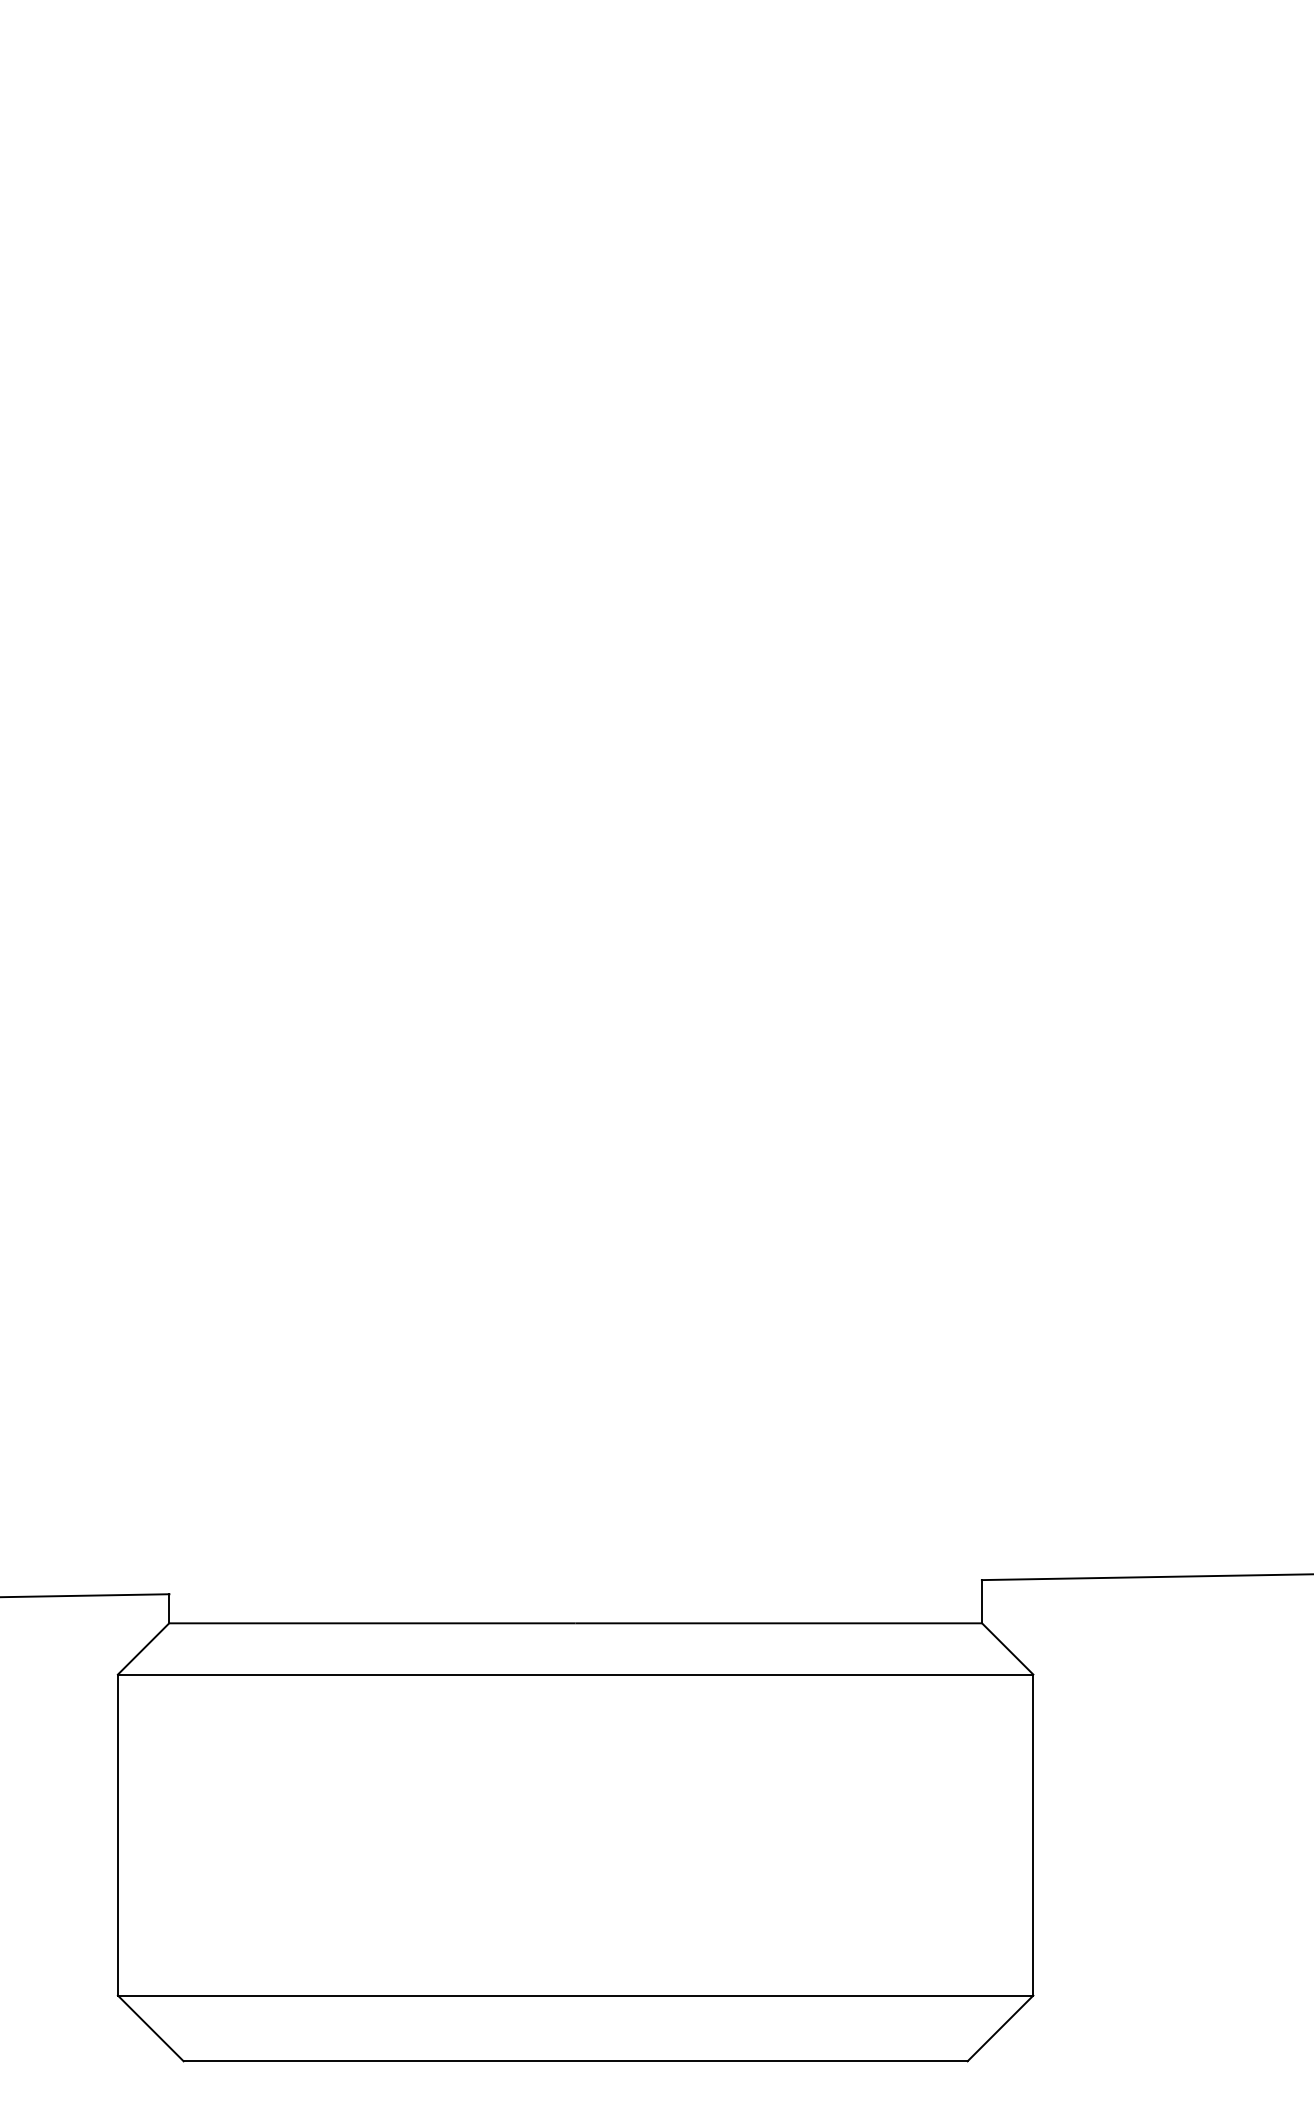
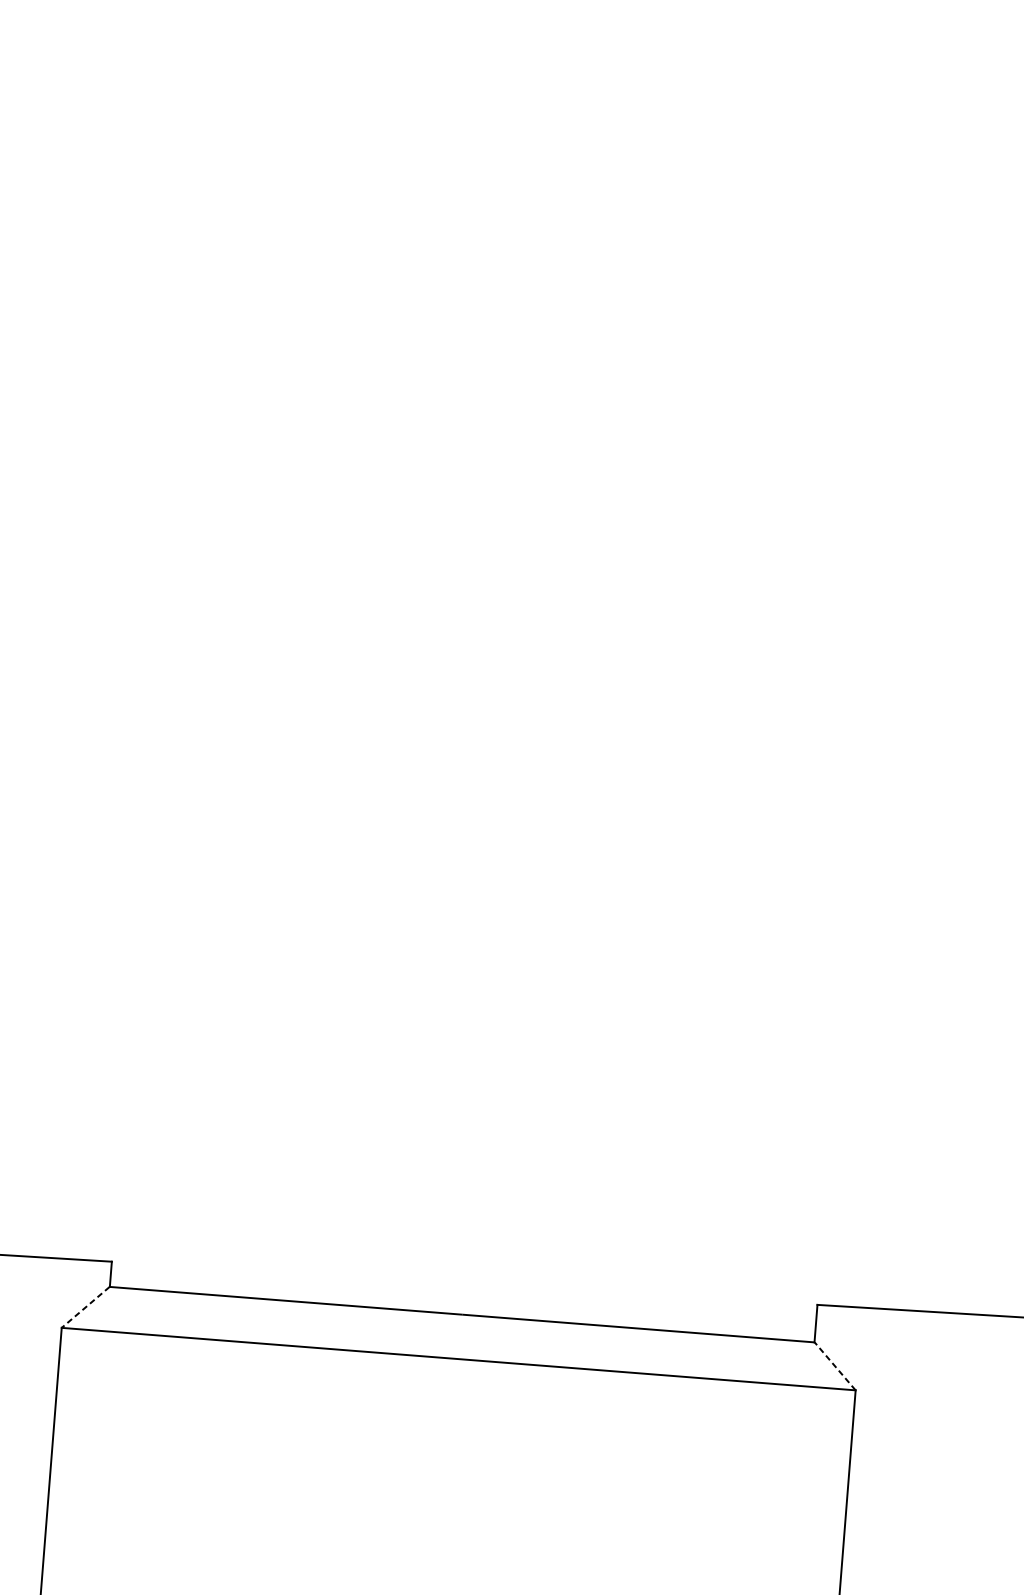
line: (1007, 1648) -> (835, 1365), solid -> dashed
line: (143, 1649) -> (85, 1307), solid -> dashed

